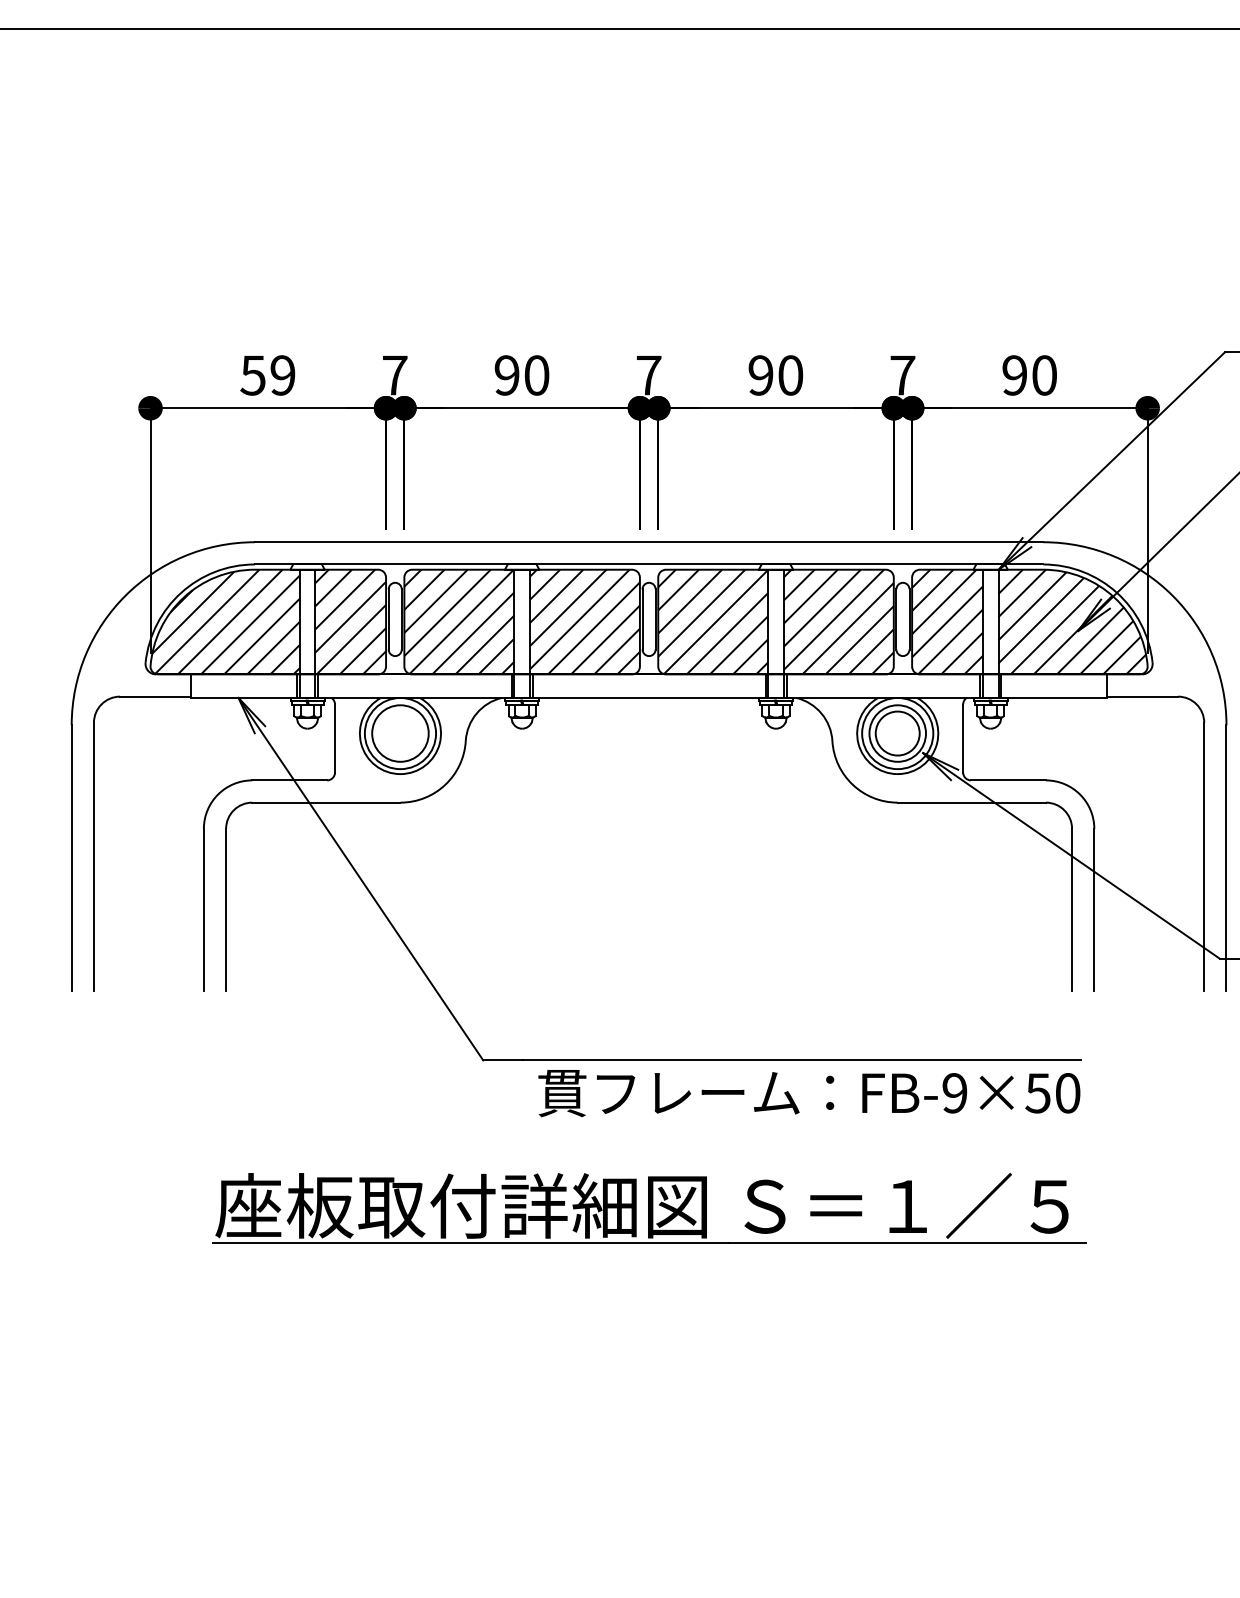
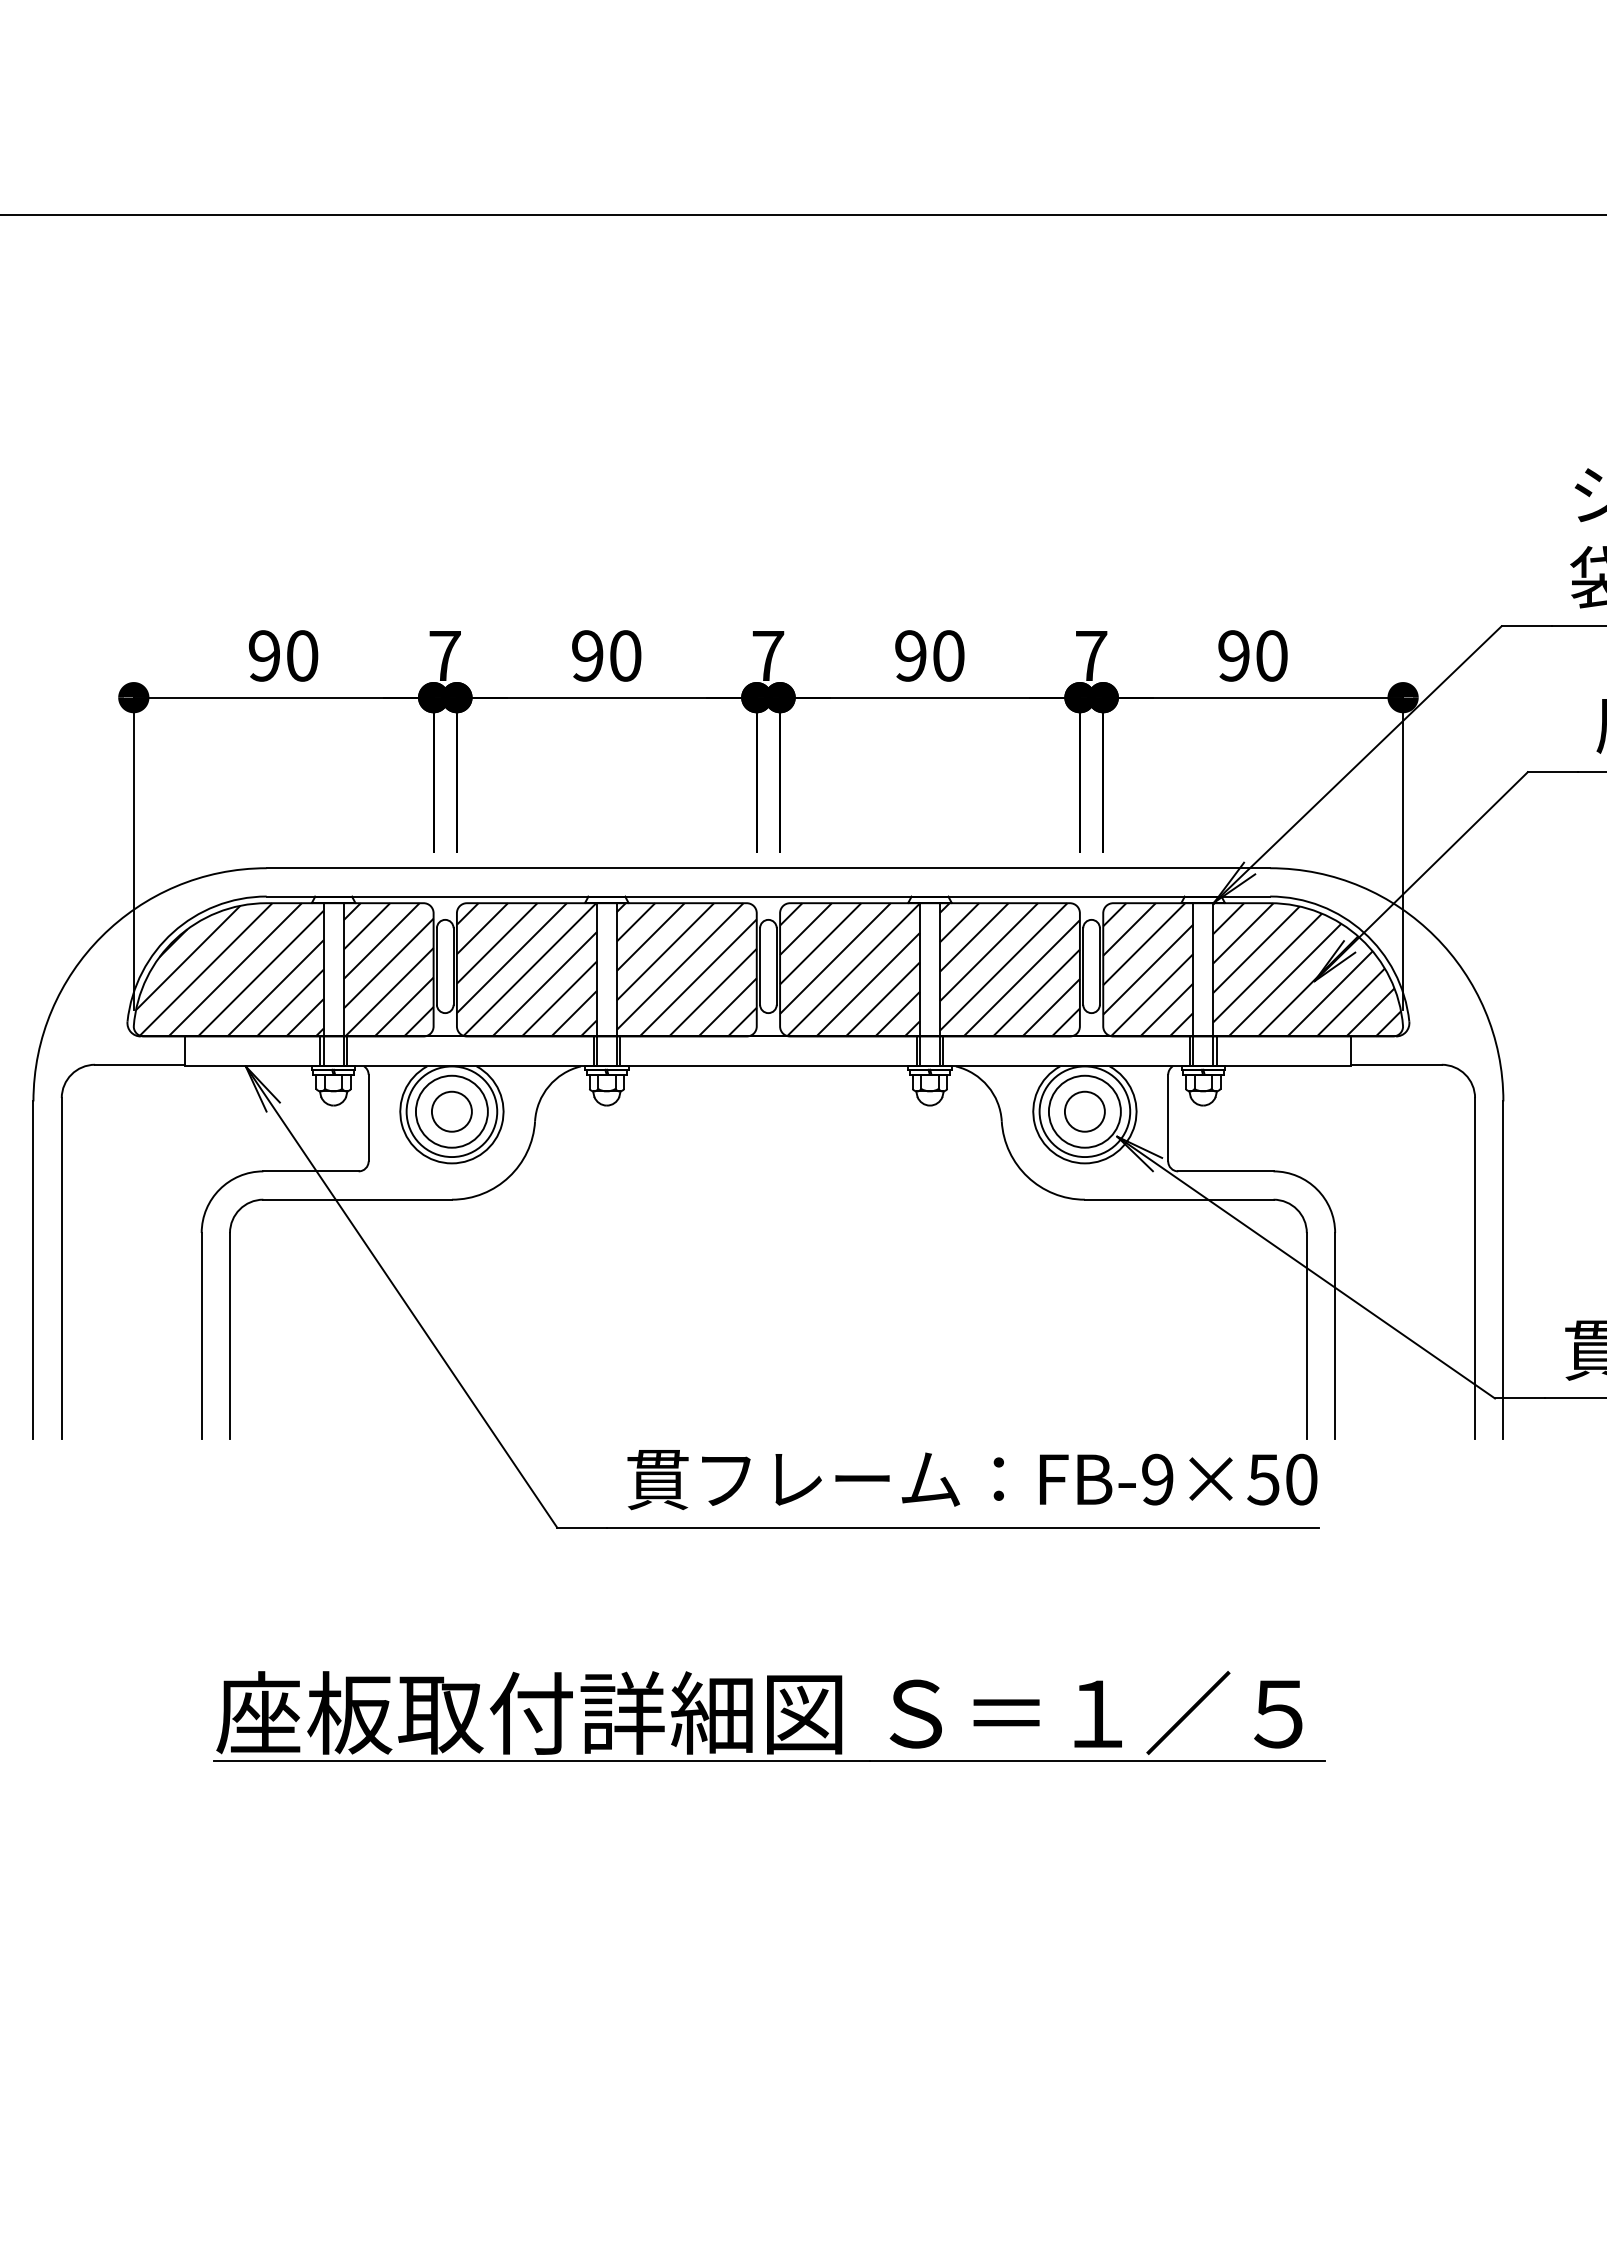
text: (268, 375) -> (283, 655), 59 -> 90
circle: (400, 733) -> (451, 1111), added
circle: (897, 733) -> (1084, 1111), size x0.71
text: (809, 1093) -> (972, 1480), moved

